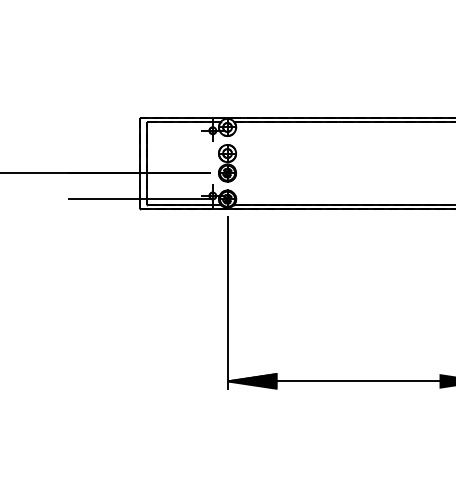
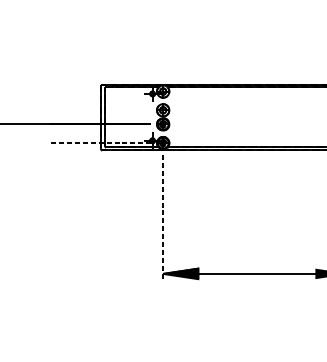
line: (138, 199) -> (99, 143), solid -> dashed
line: (227, 302) -> (163, 217), solid -> dashed

